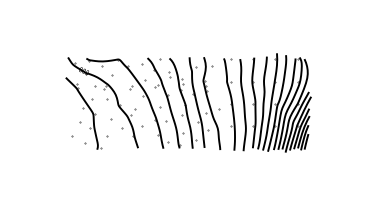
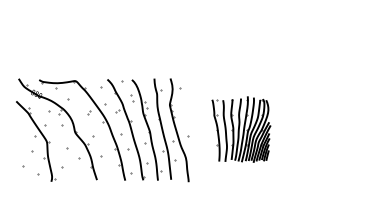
part: (267, 102) -> (241, 129), size x0.6

